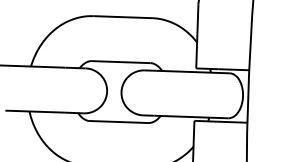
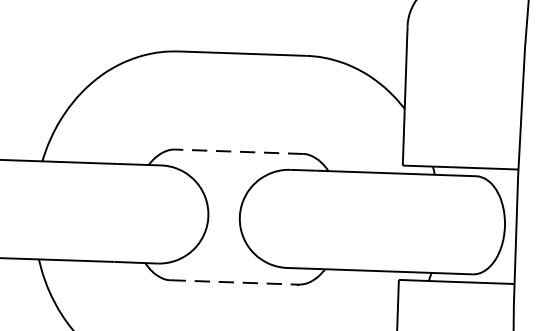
line: (120, 62) -> (237, 152), solid -> dashed
line: (119, 122) -> (235, 283), solid -> dashed

